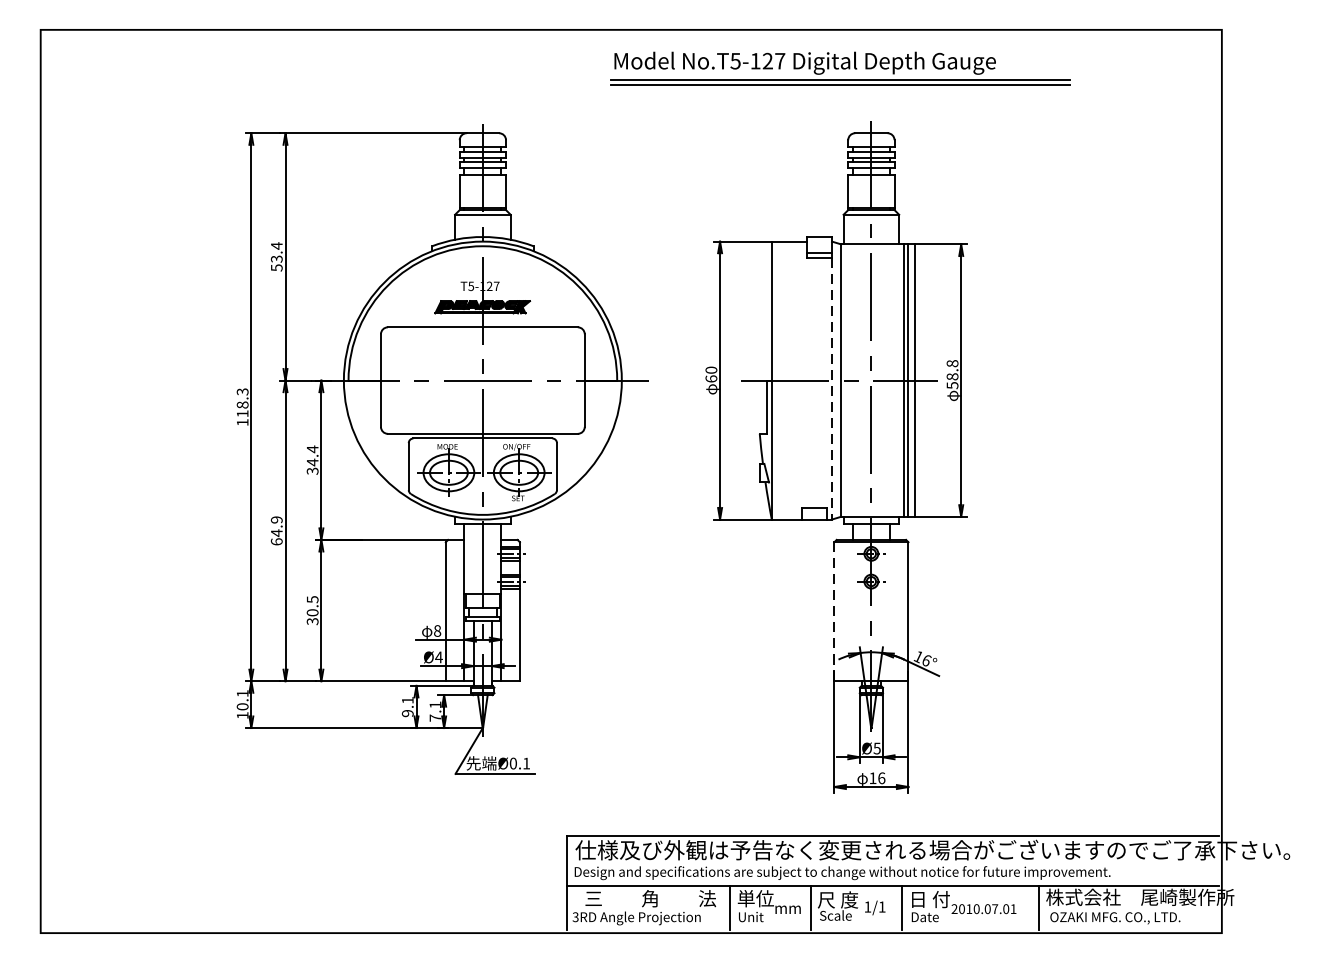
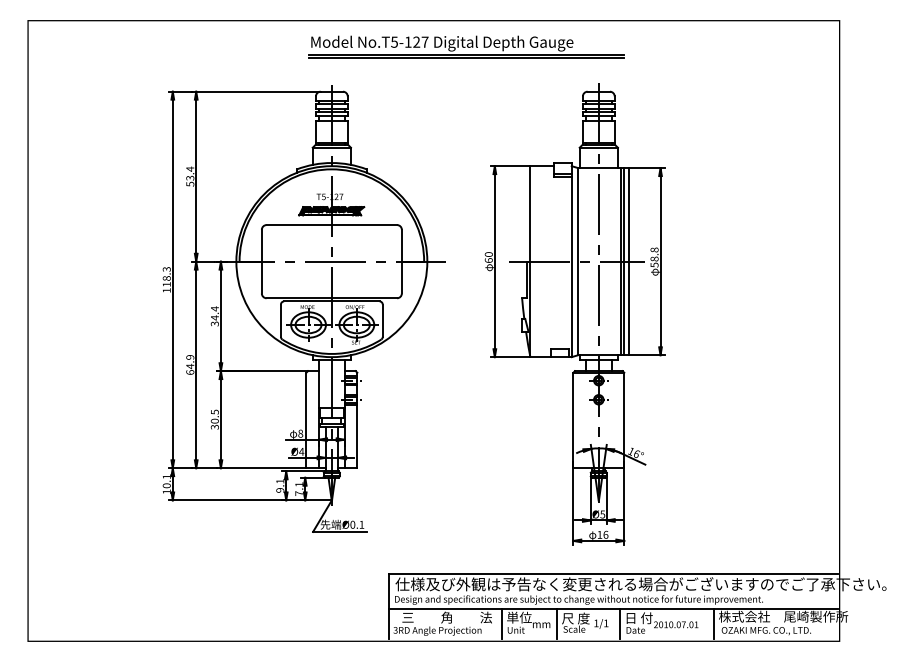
part: (840, 67) -> (466, 46), moved
line: (831, 389) -> (571, 267), dashed -> solid
line: (834, 611) -> (573, 420), dashed -> solid

